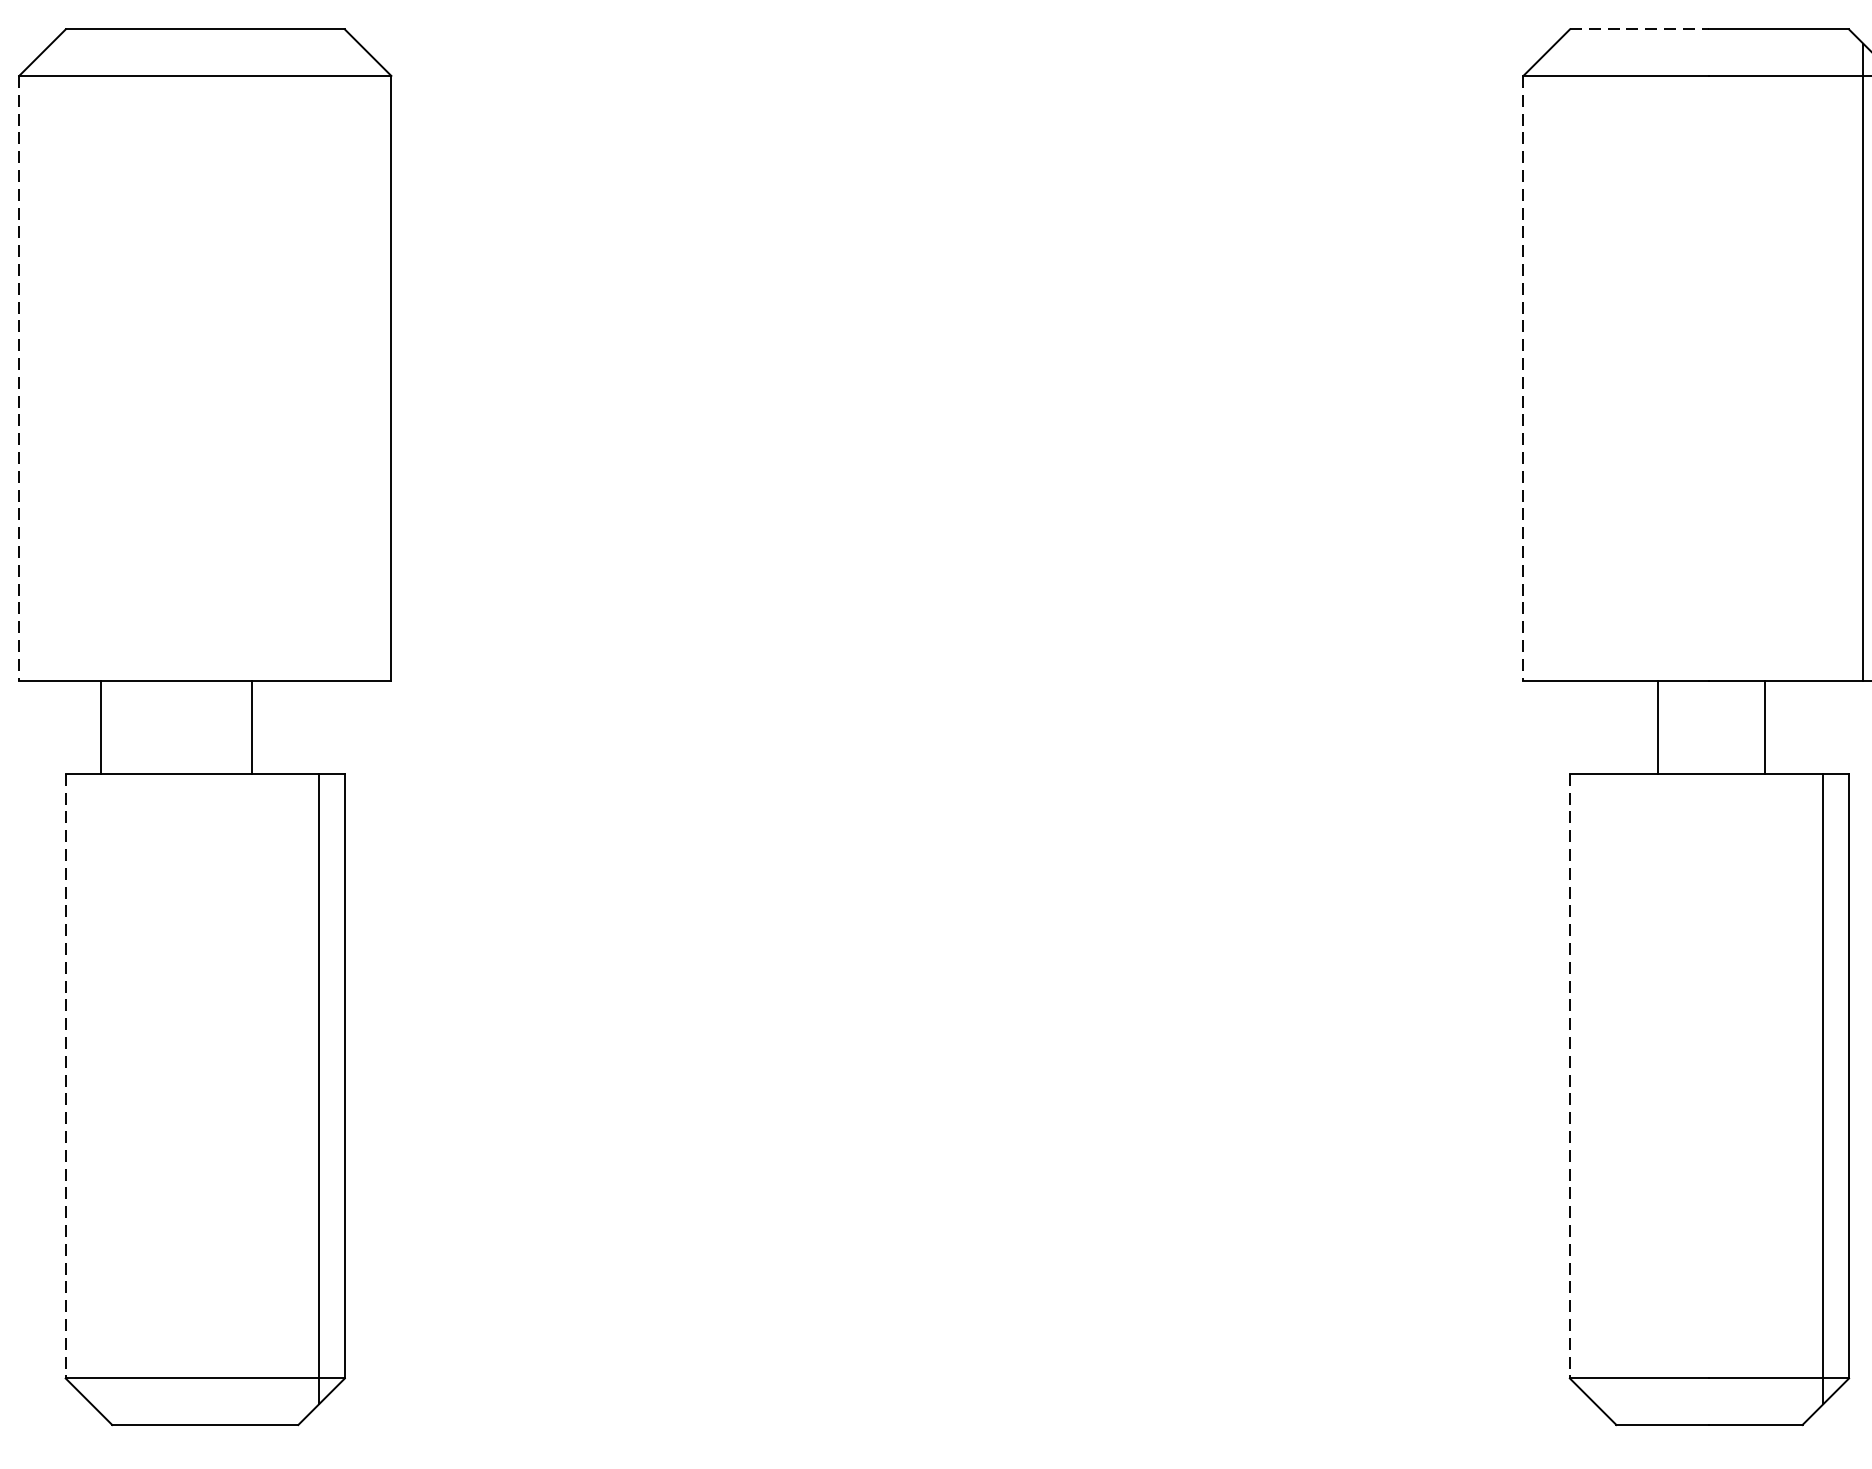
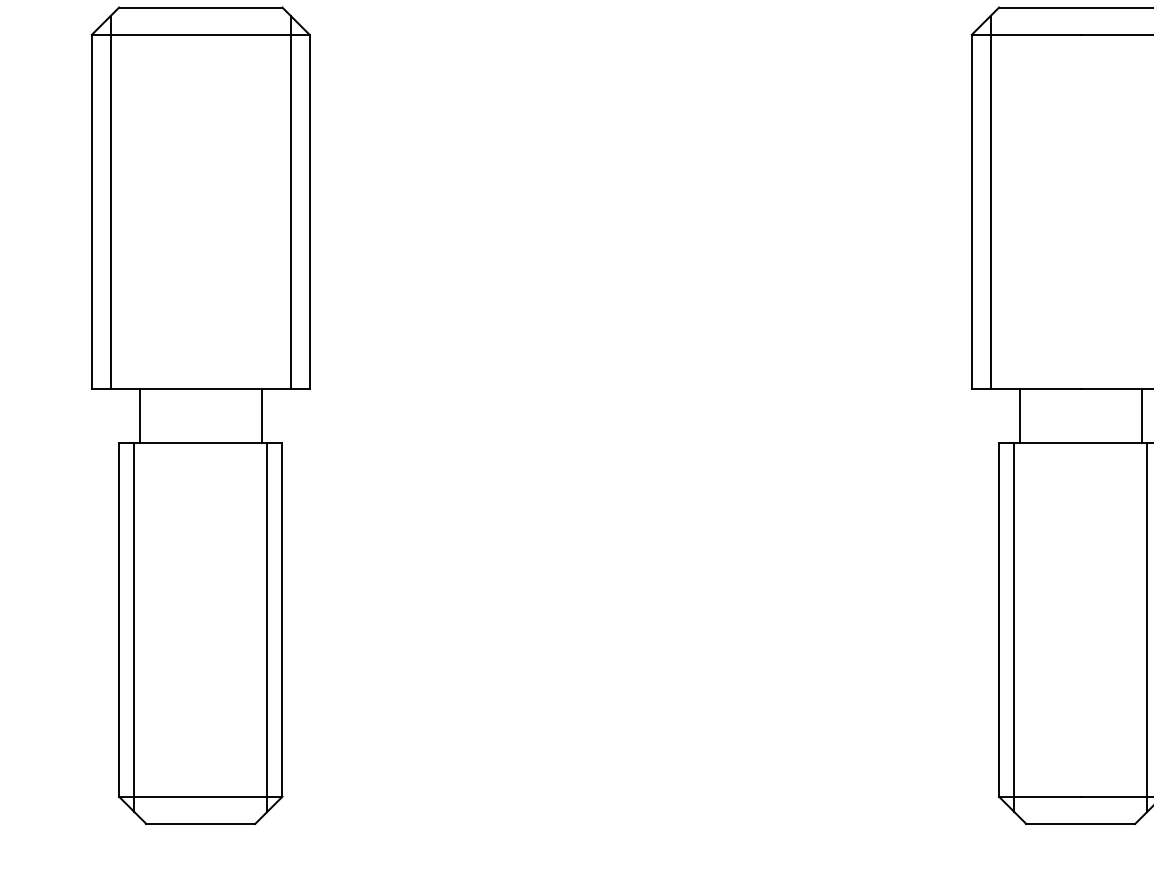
line: (1639, 29) -> (1039, 7), dashed -> solid
line: (50, 360) -> (110, 201), added
line: (358, 360) -> (290, 201), added
line: (1555, 360) -> (990, 201), added
line: (18, 378) -> (91, 211), dashed -> solid
line: (1522, 378) -> (971, 211), dashed -> solid
line: (252, 726) -> (262, 415), moved
line: (1657, 726) -> (1019, 415), moved
line: (1763, 726) -> (1141, 415), moved
line: (66, 1075) -> (119, 619), dashed -> solid
line: (1570, 1075) -> (999, 619), dashed -> solid
line: (92, 1087) -> (134, 626), added
line: (1596, 1087) -> (1014, 626), added

